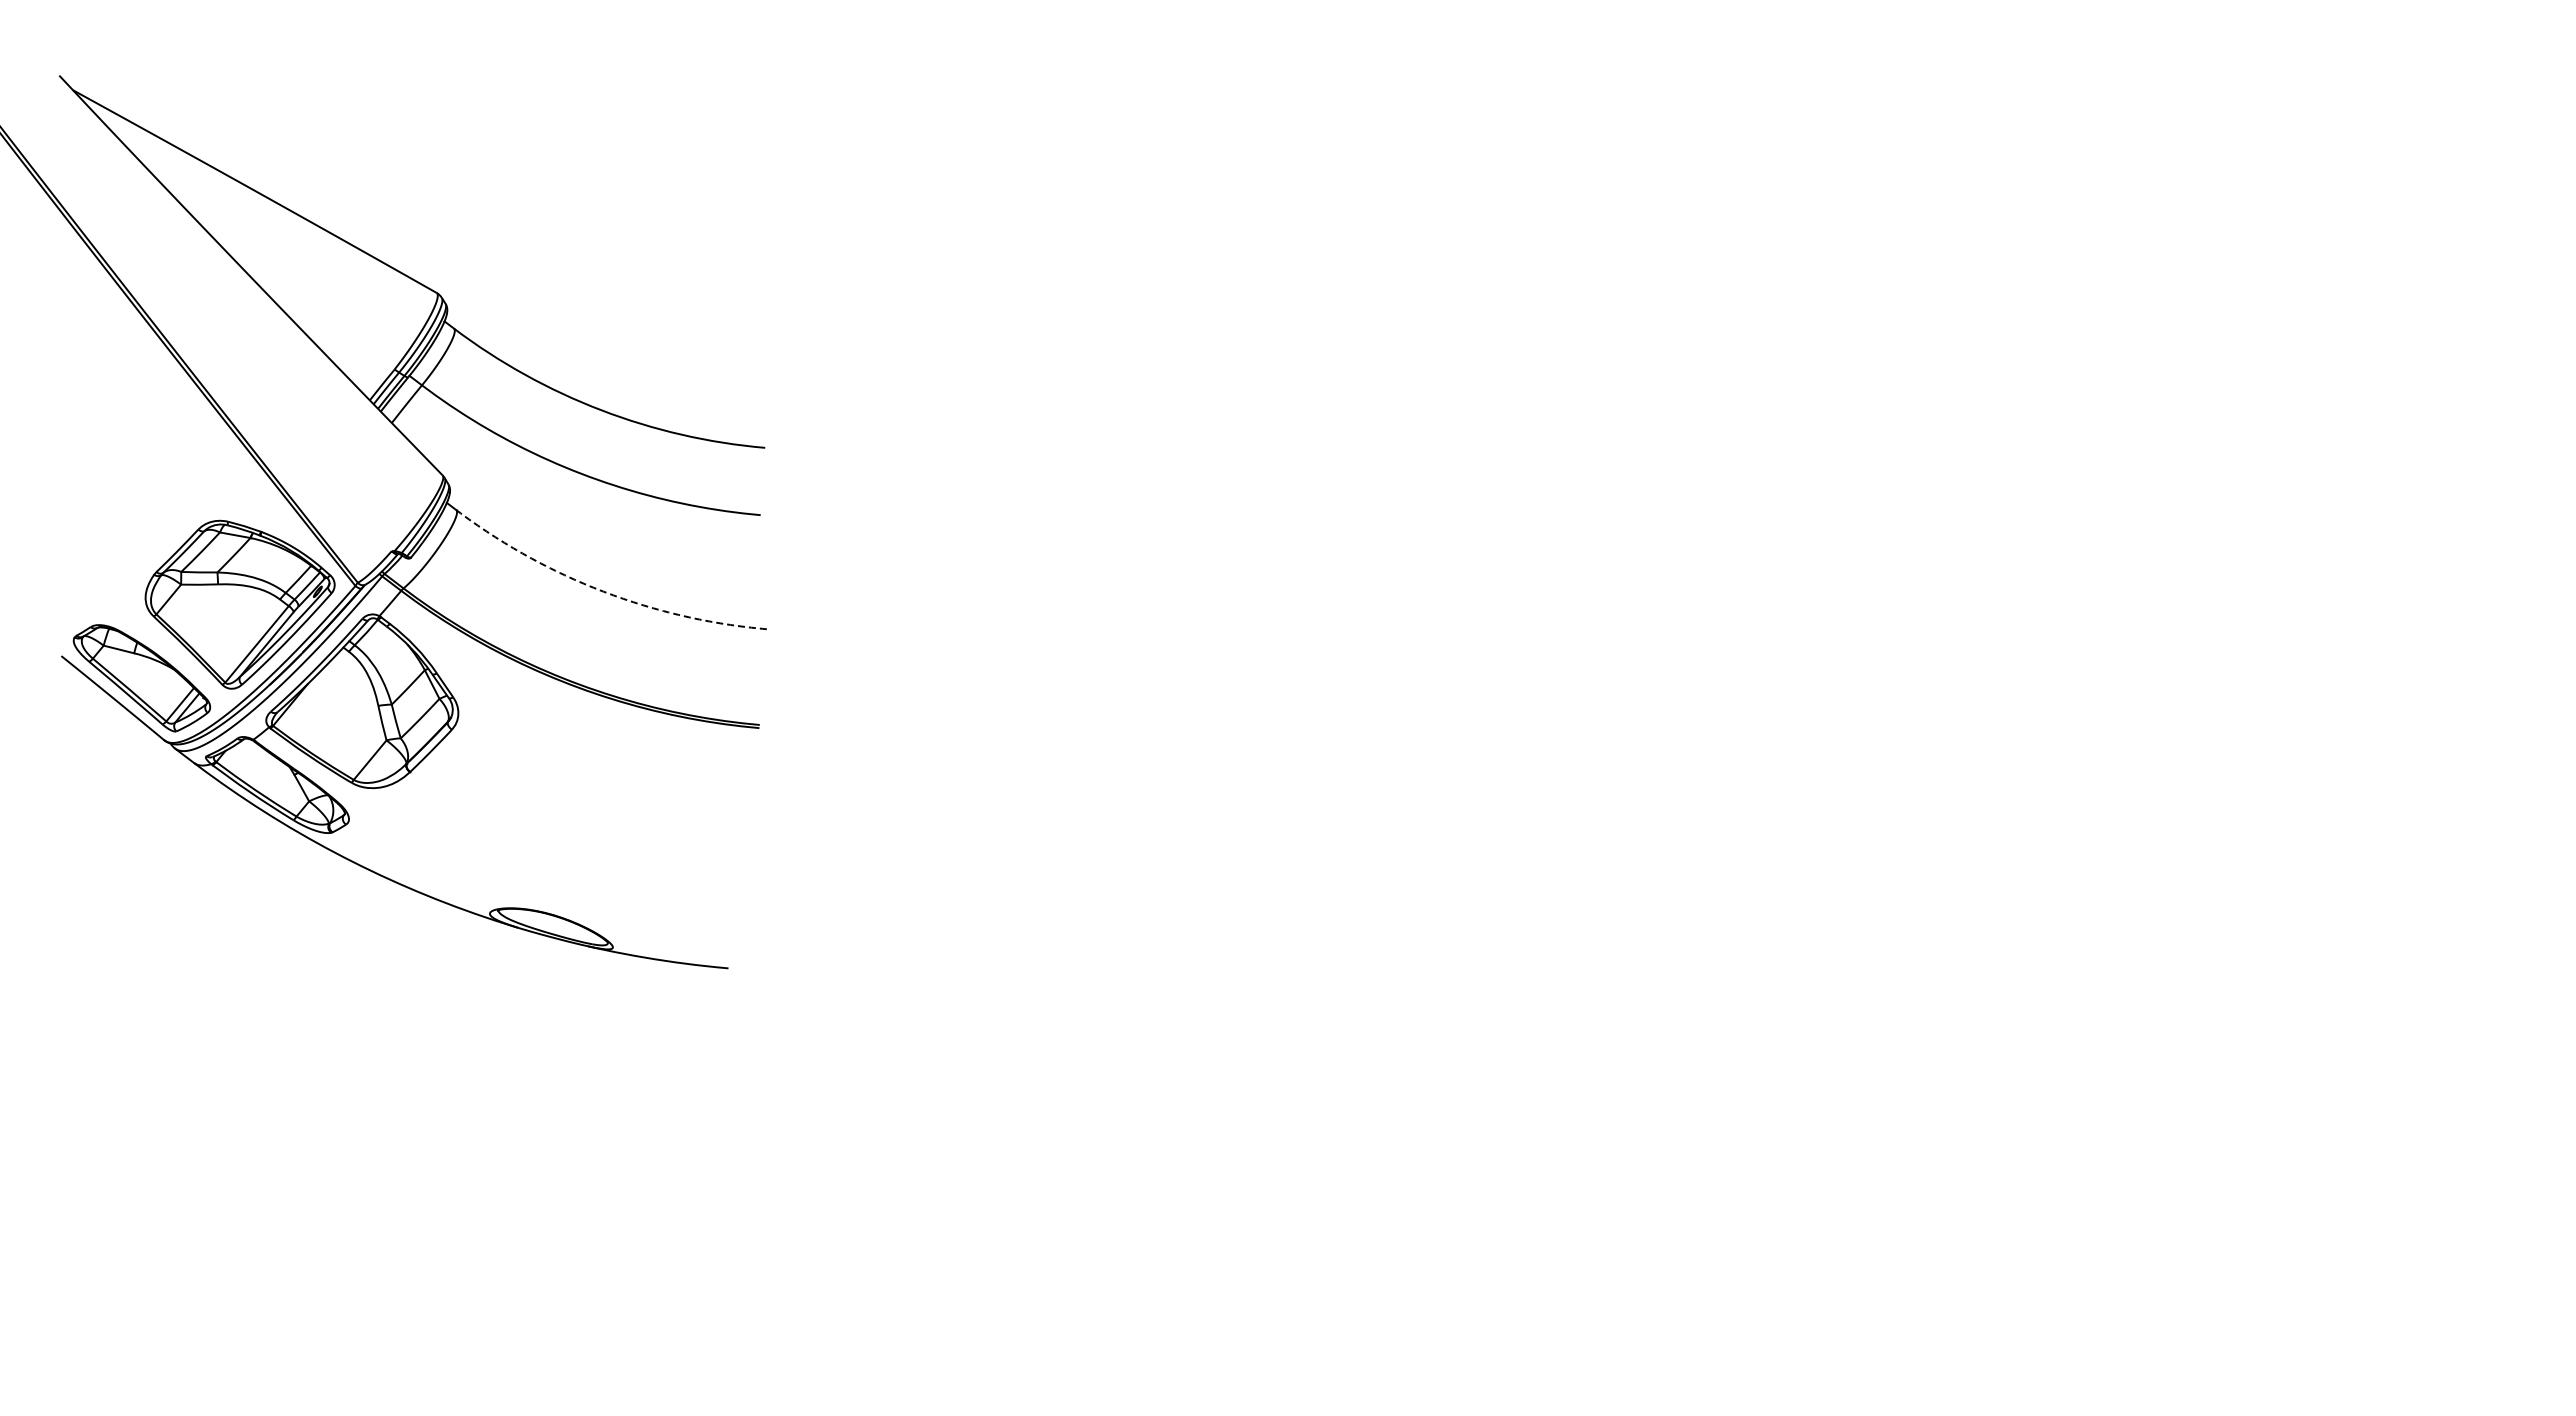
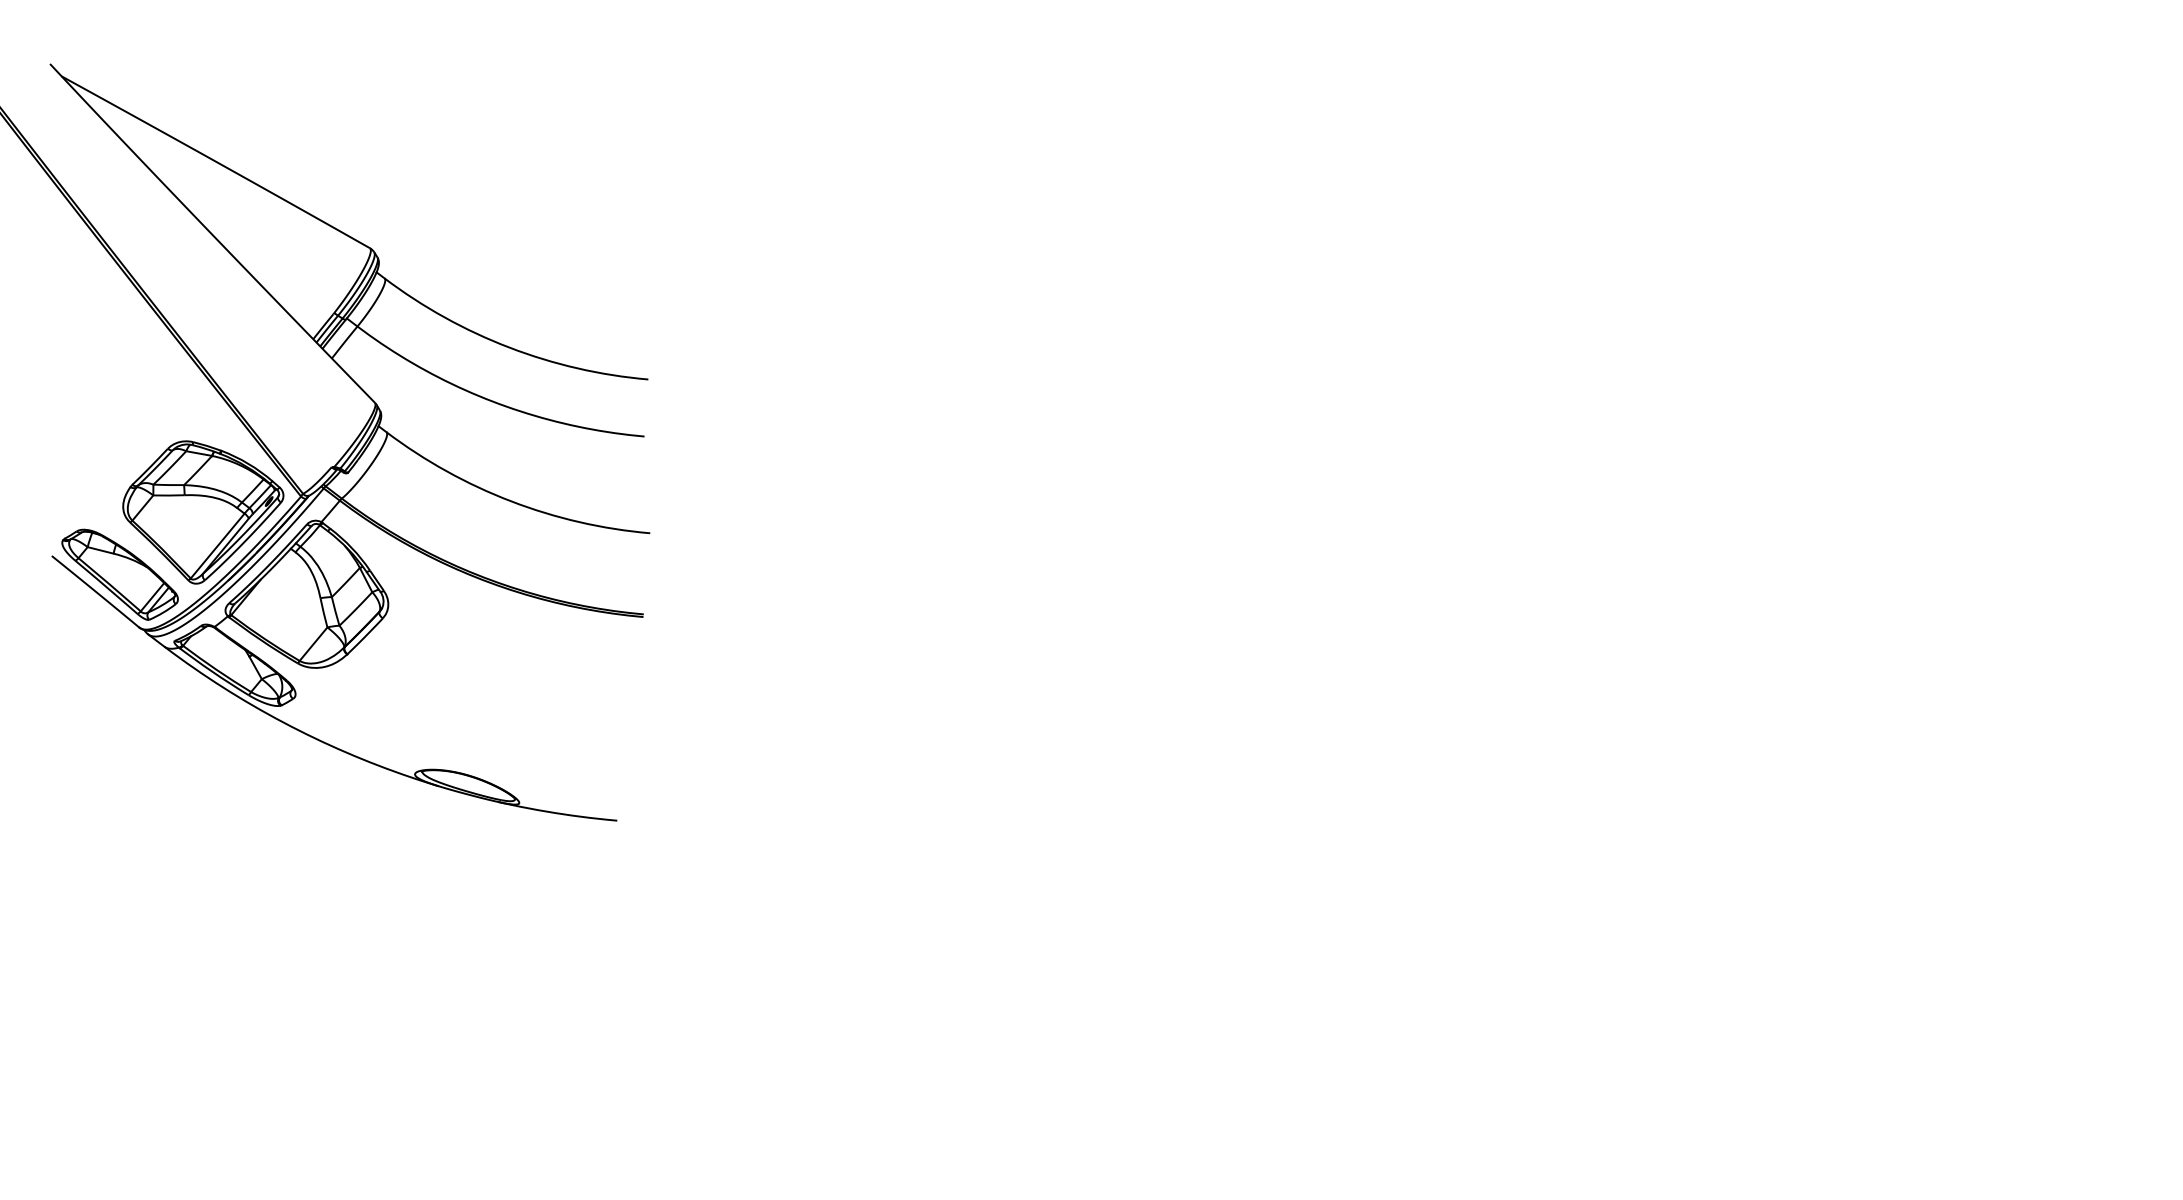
arc: (603, 591) -> (511, 501), dashed -> solid

